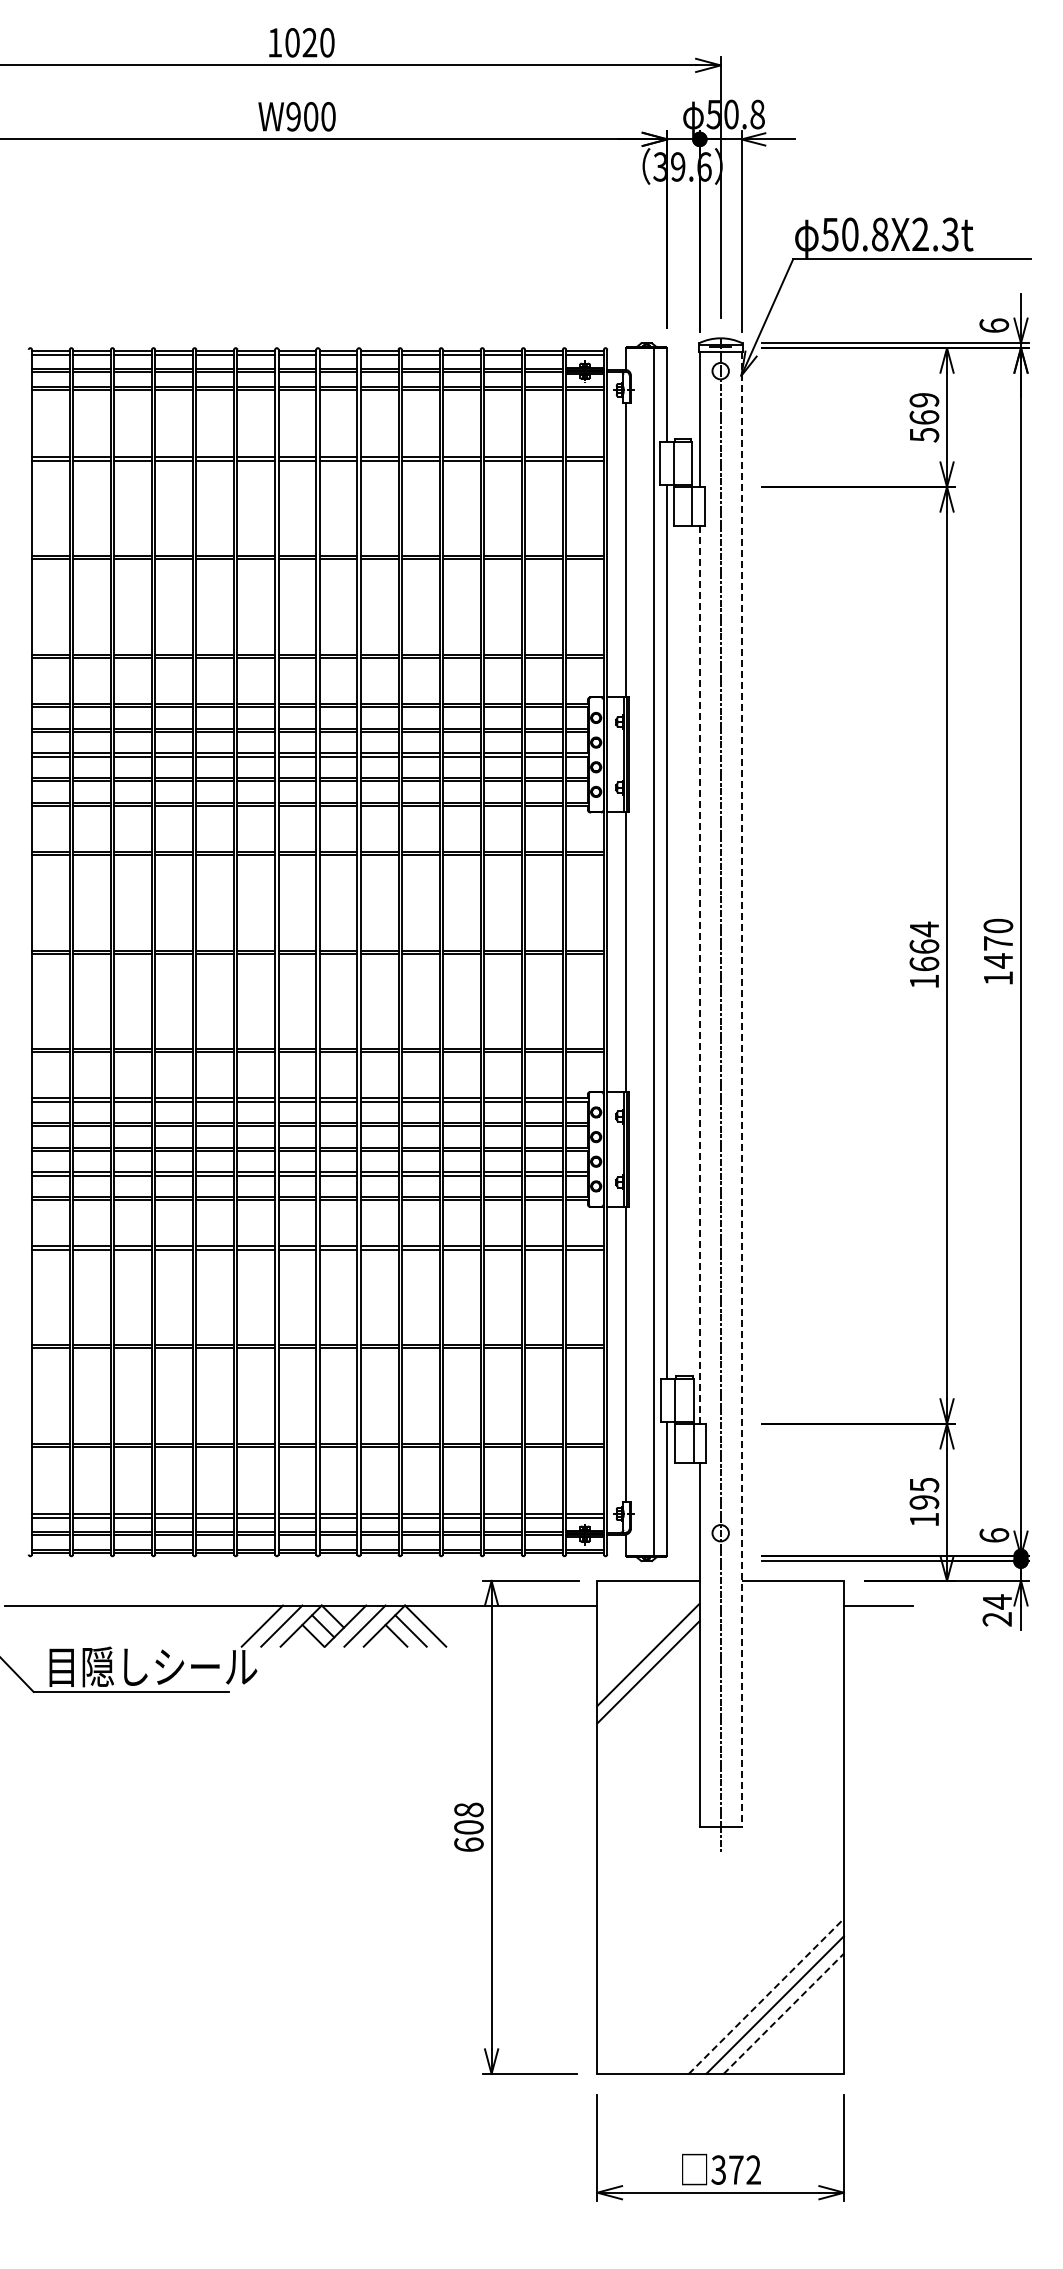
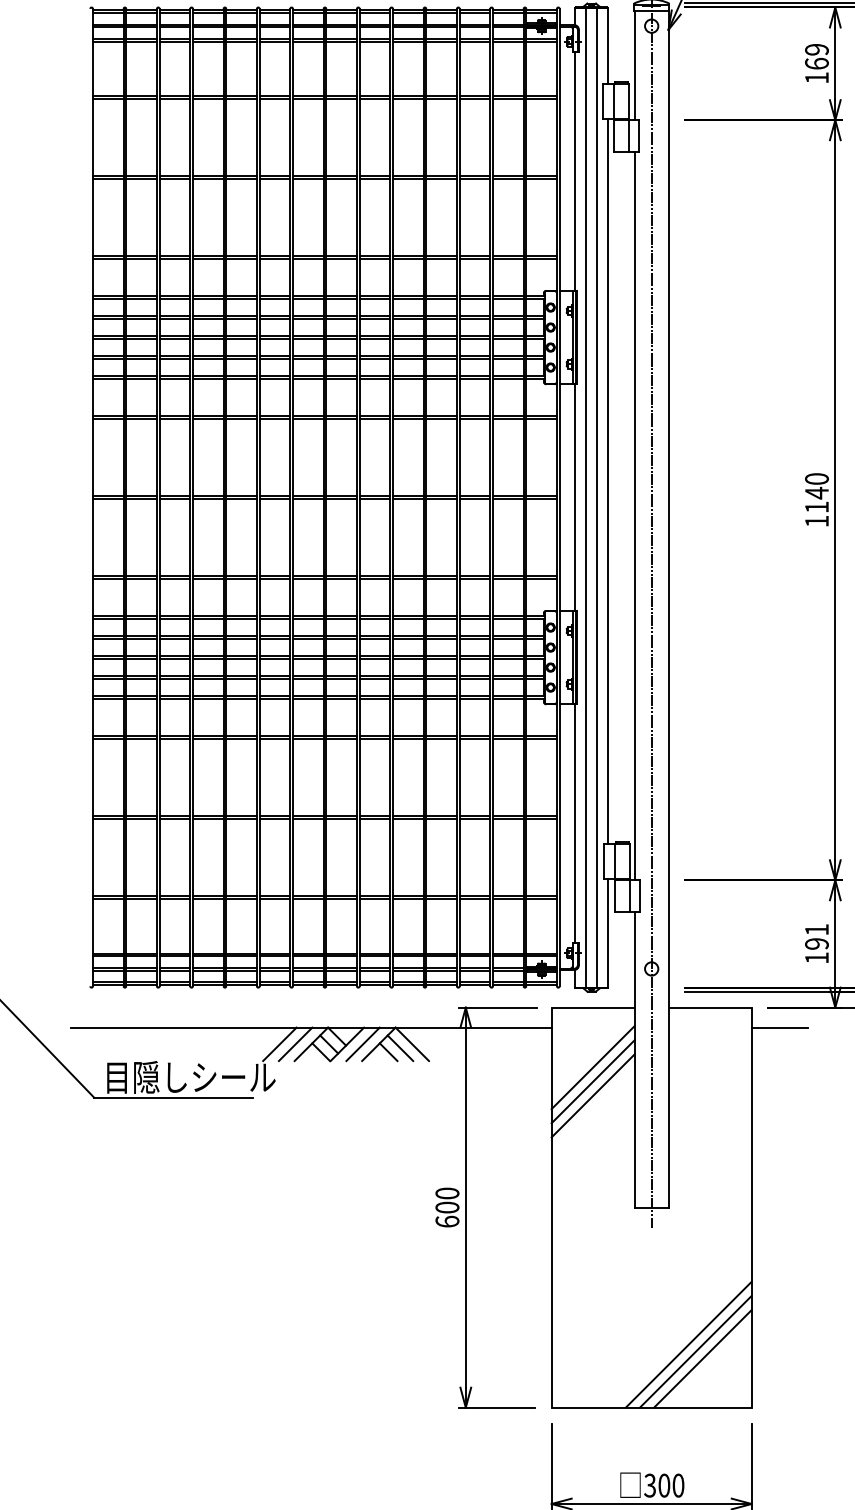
text: (924, 435) -> (817, 78), 569 -> 169
text: (924, 946) -> (817, 492), 1664 -> 1140
line: (639, 952) -> (585, 497), added
line: (699, 975) -> (634, 516), dashed -> solid
line: (741, 1089) -> (668, 608), dashed -> solid
text: (924, 1485) -> (817, 930), 195 -> 191
line: (648, 1689) -> (593, 1095), added
text: (468, 1809) -> (447, 1193), 608 -> 600
line: (766, 1996) -> (688, 1344), dashed -> solid
line: (784, 2013) -> (703, 1358), dashed -> solid
text: (744, 2169) -> (670, 1485), 372 -> 300

